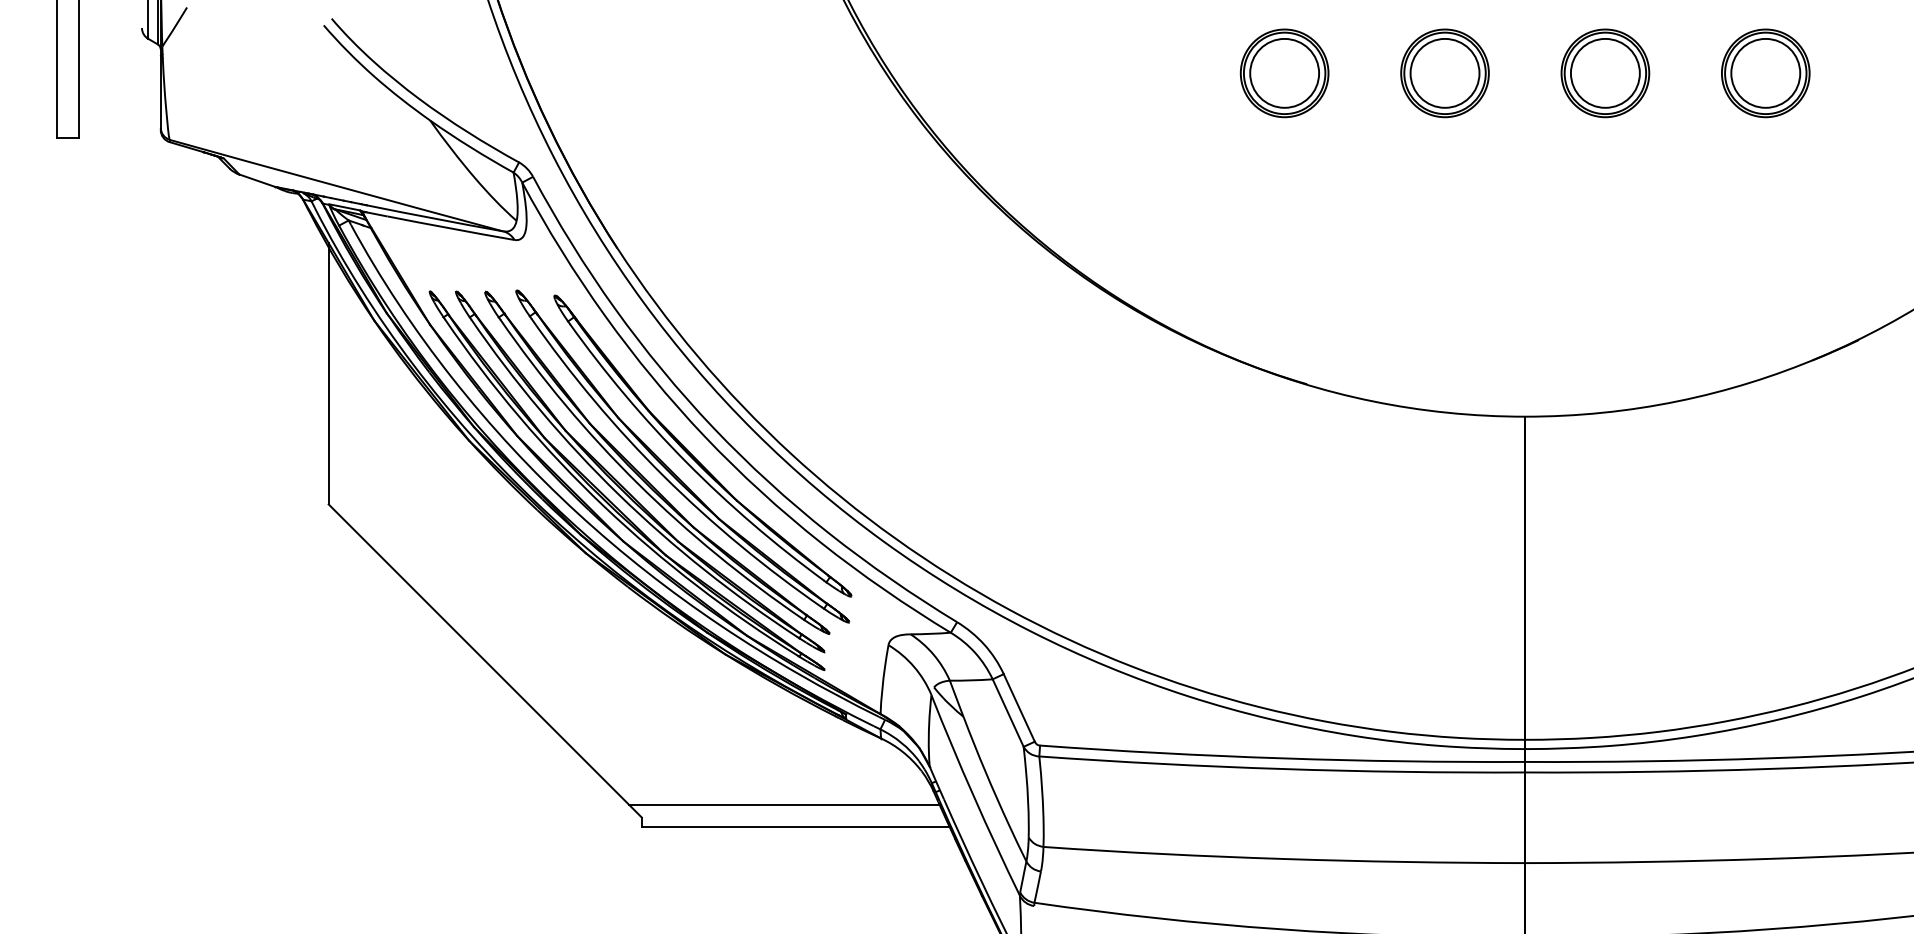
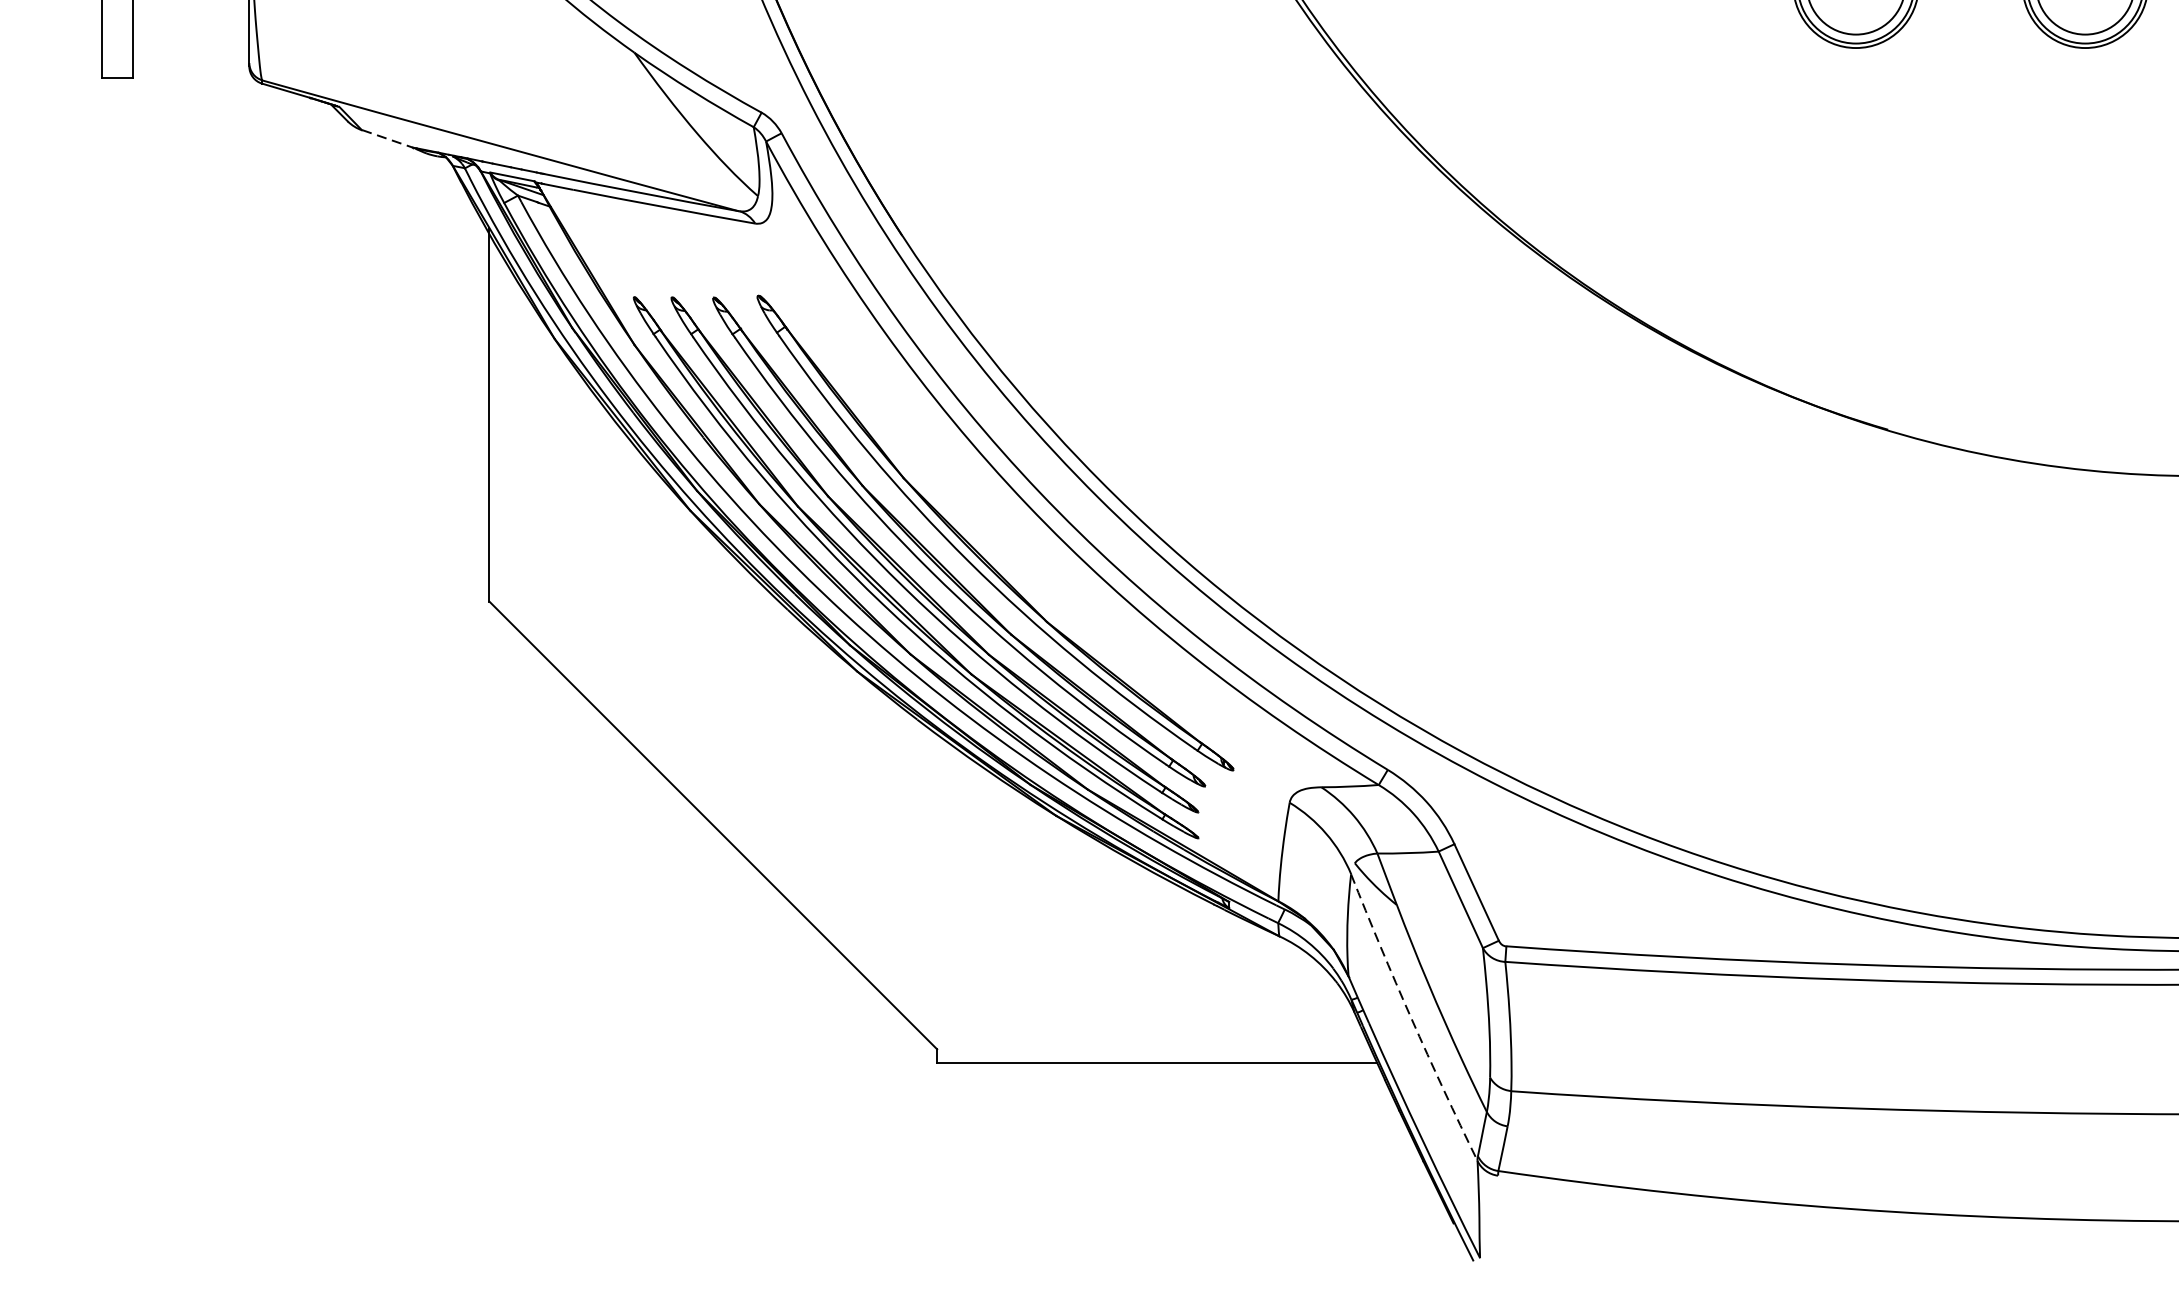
line: (257, 180) -> (387, 138), solid -> dashed
part: (692, 454) -> (1009, 530), removed
arc: (973, 796) -> (1411, 1019), solid -> dashed
line: (784, 805) -> (1141, 1031), removed

